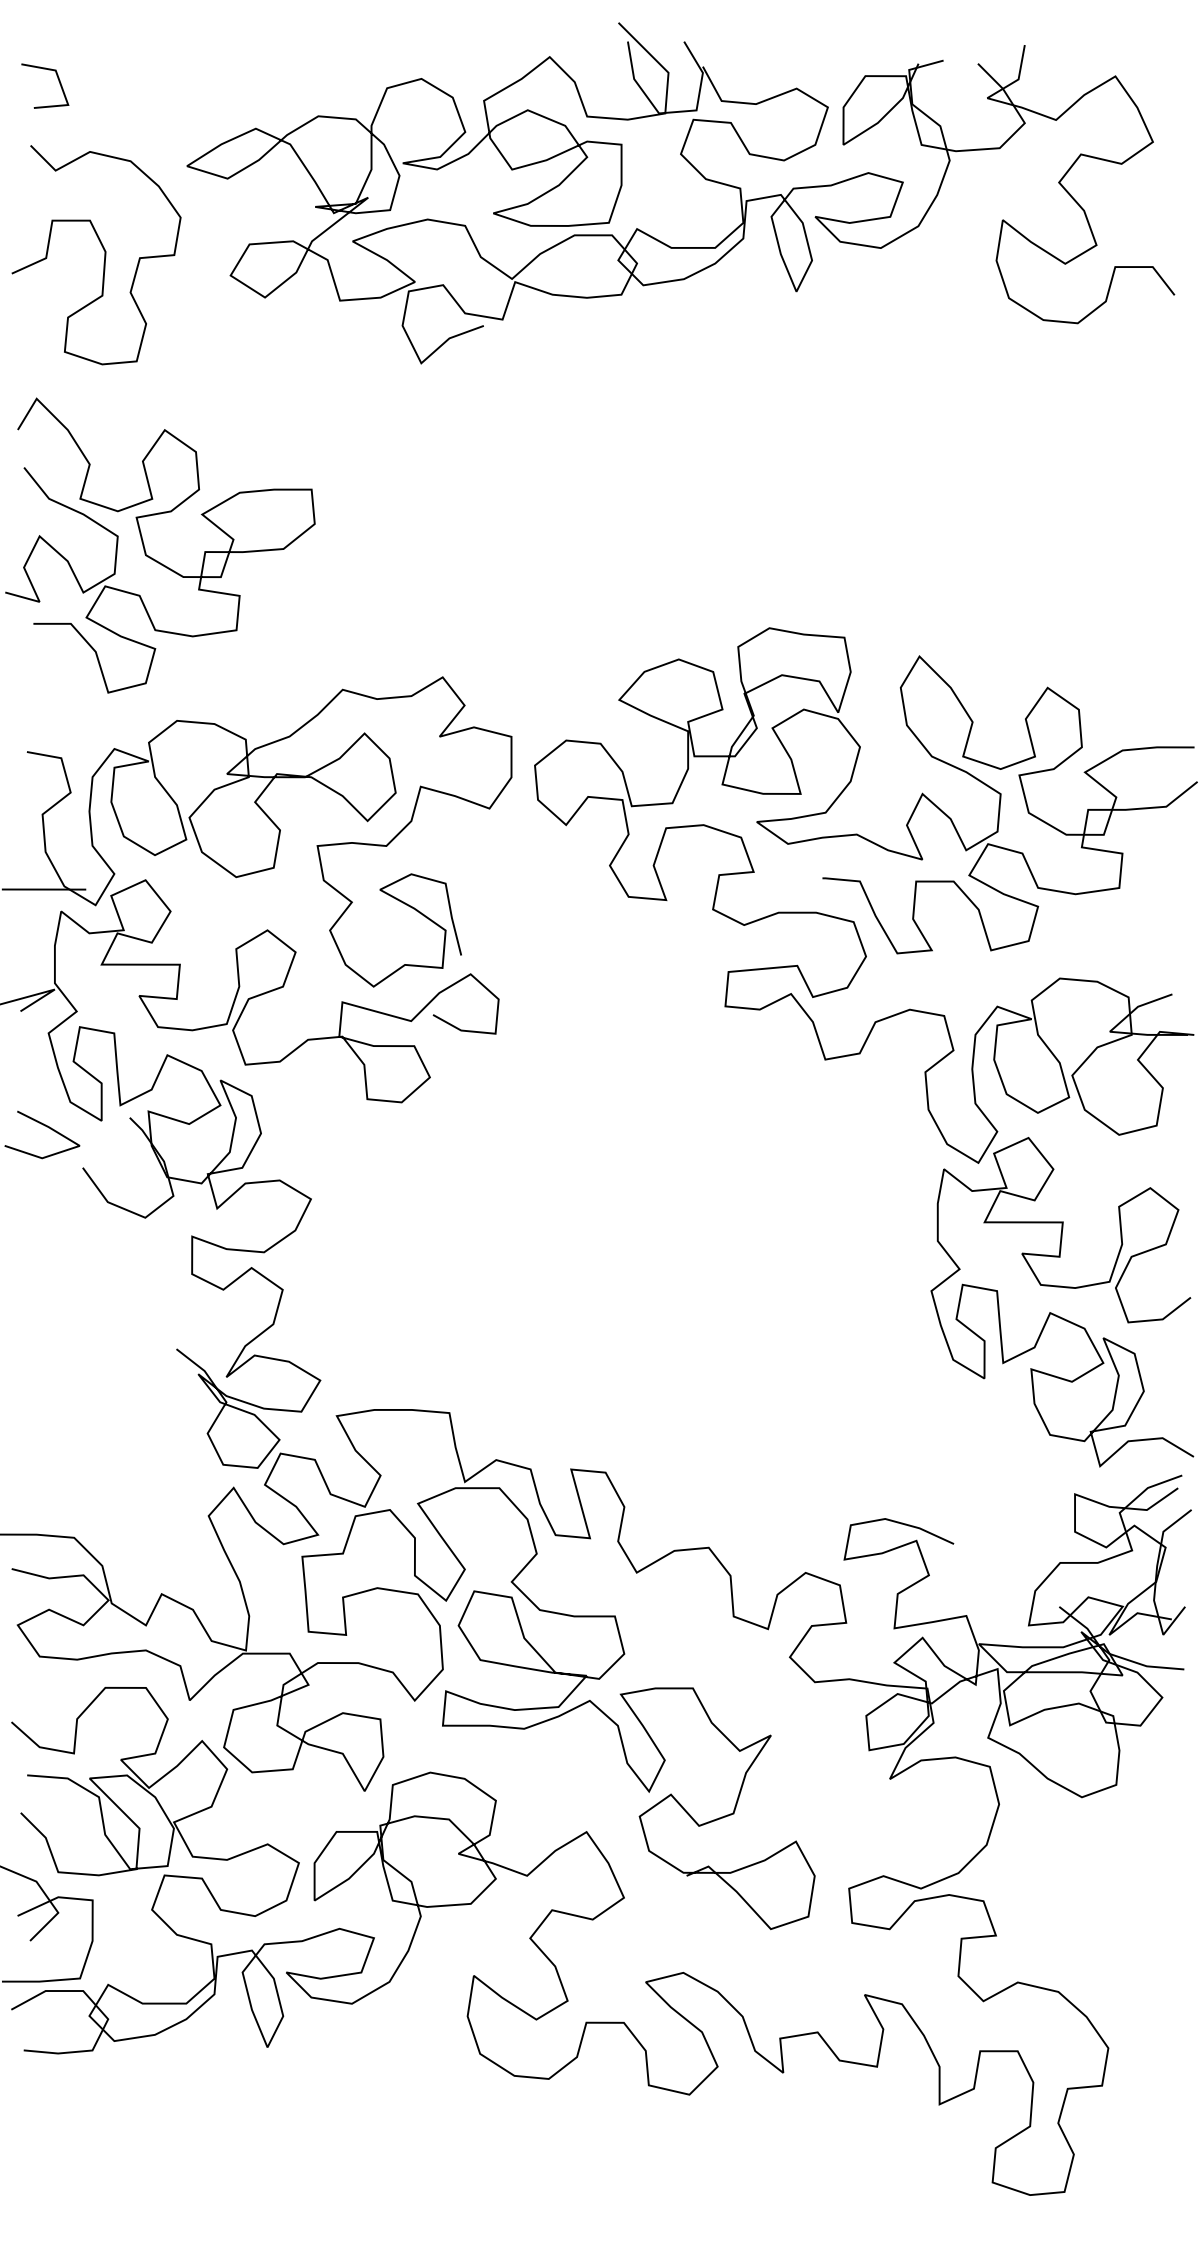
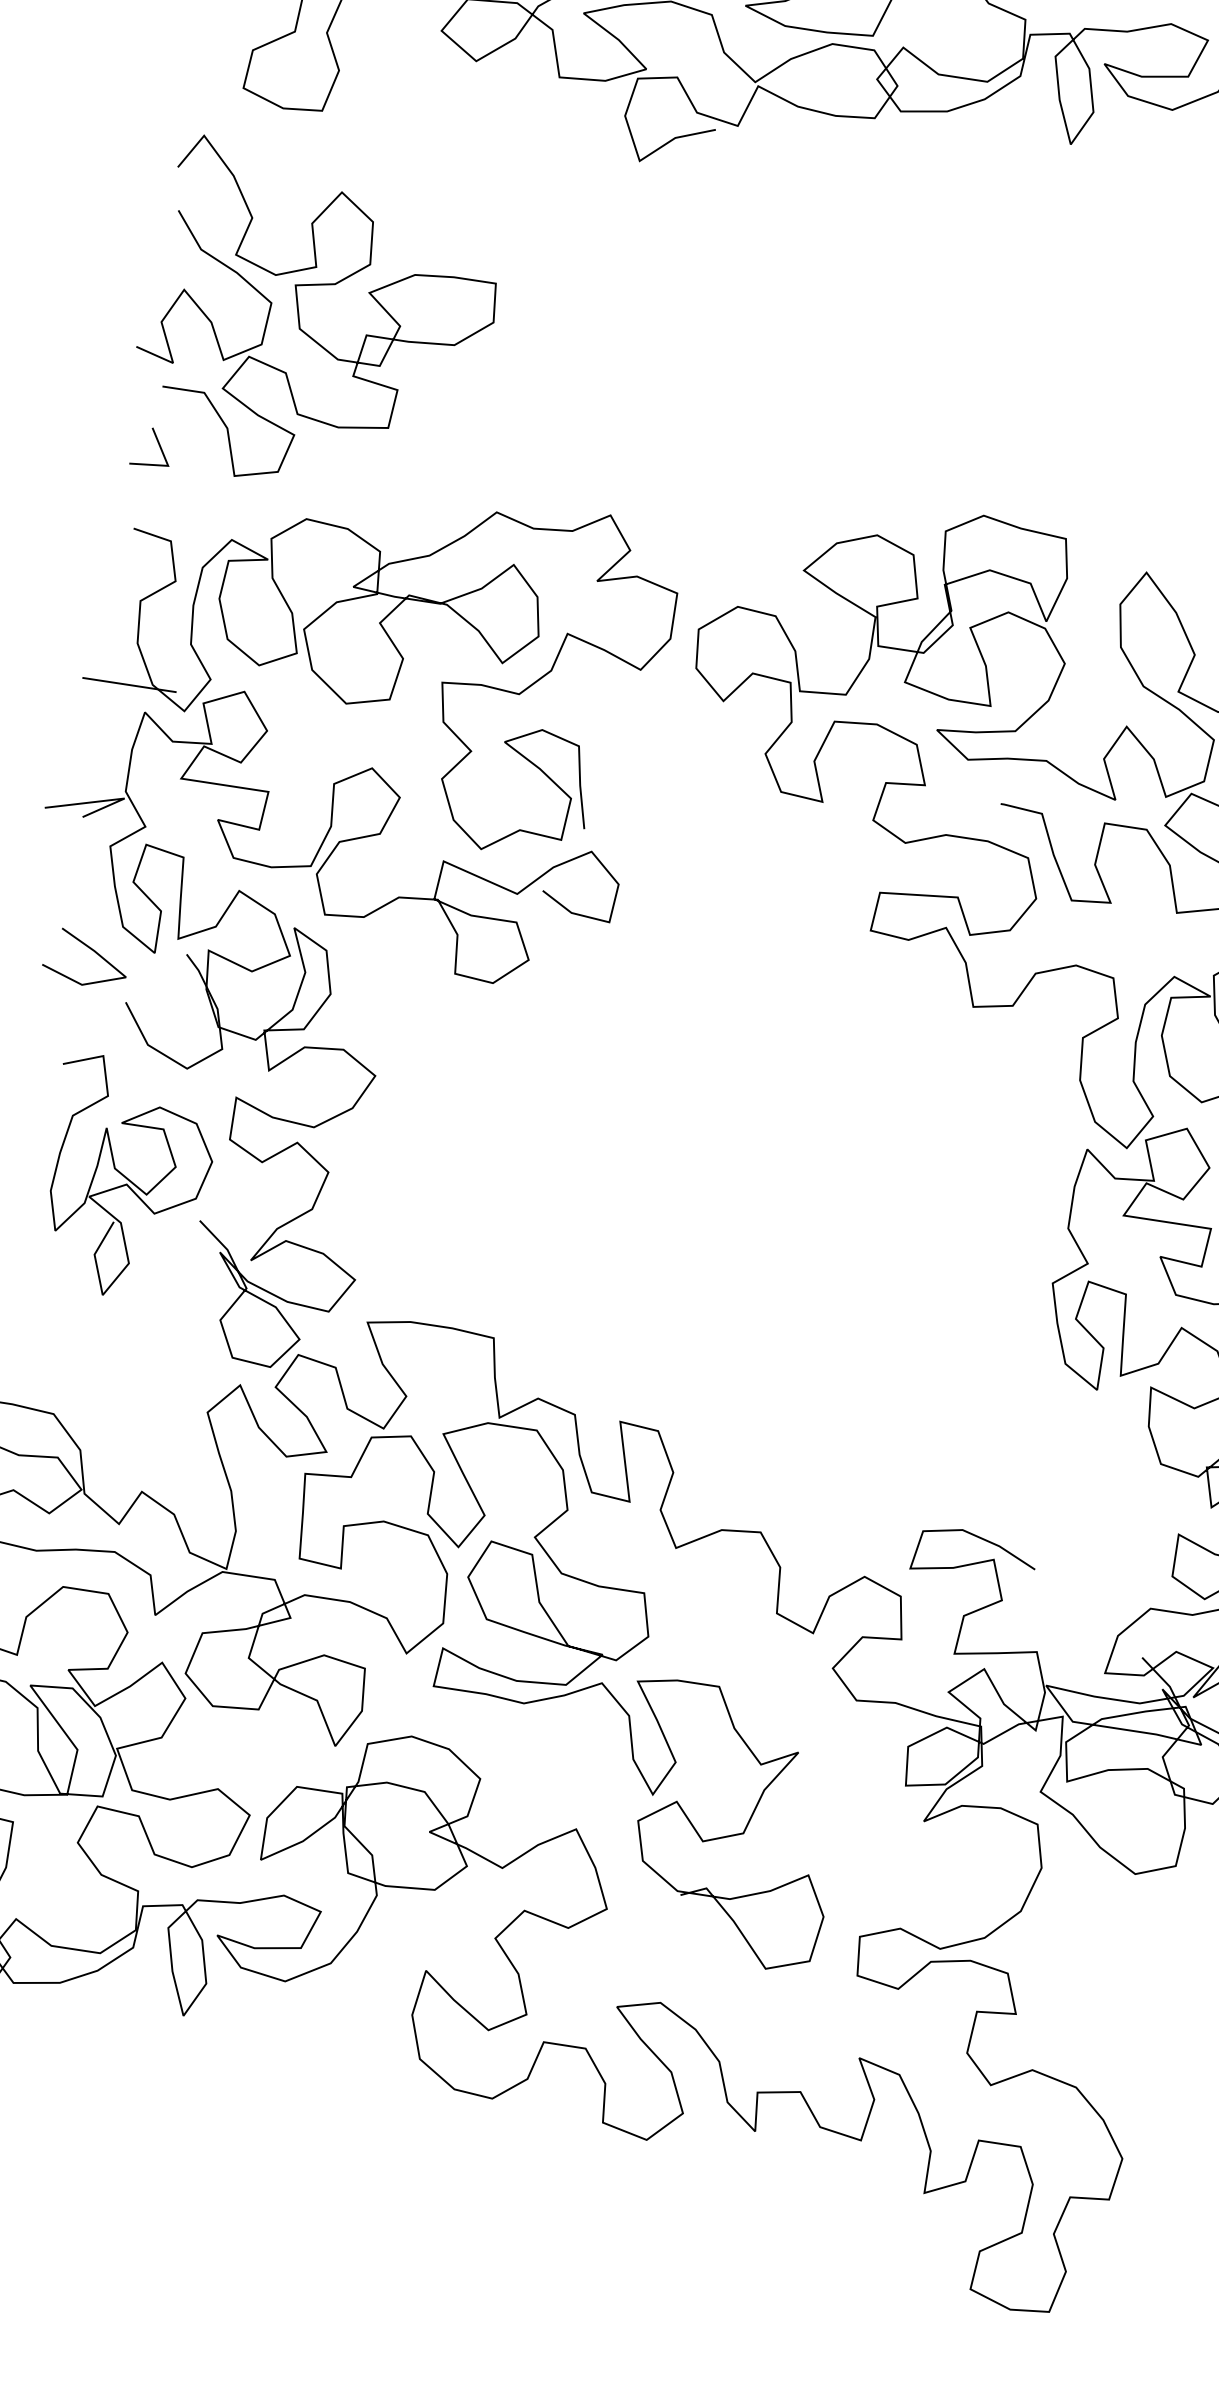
line: (37, 675) -> (158, 444), added
curve: (107, 1321) -> (127, 1178), added

